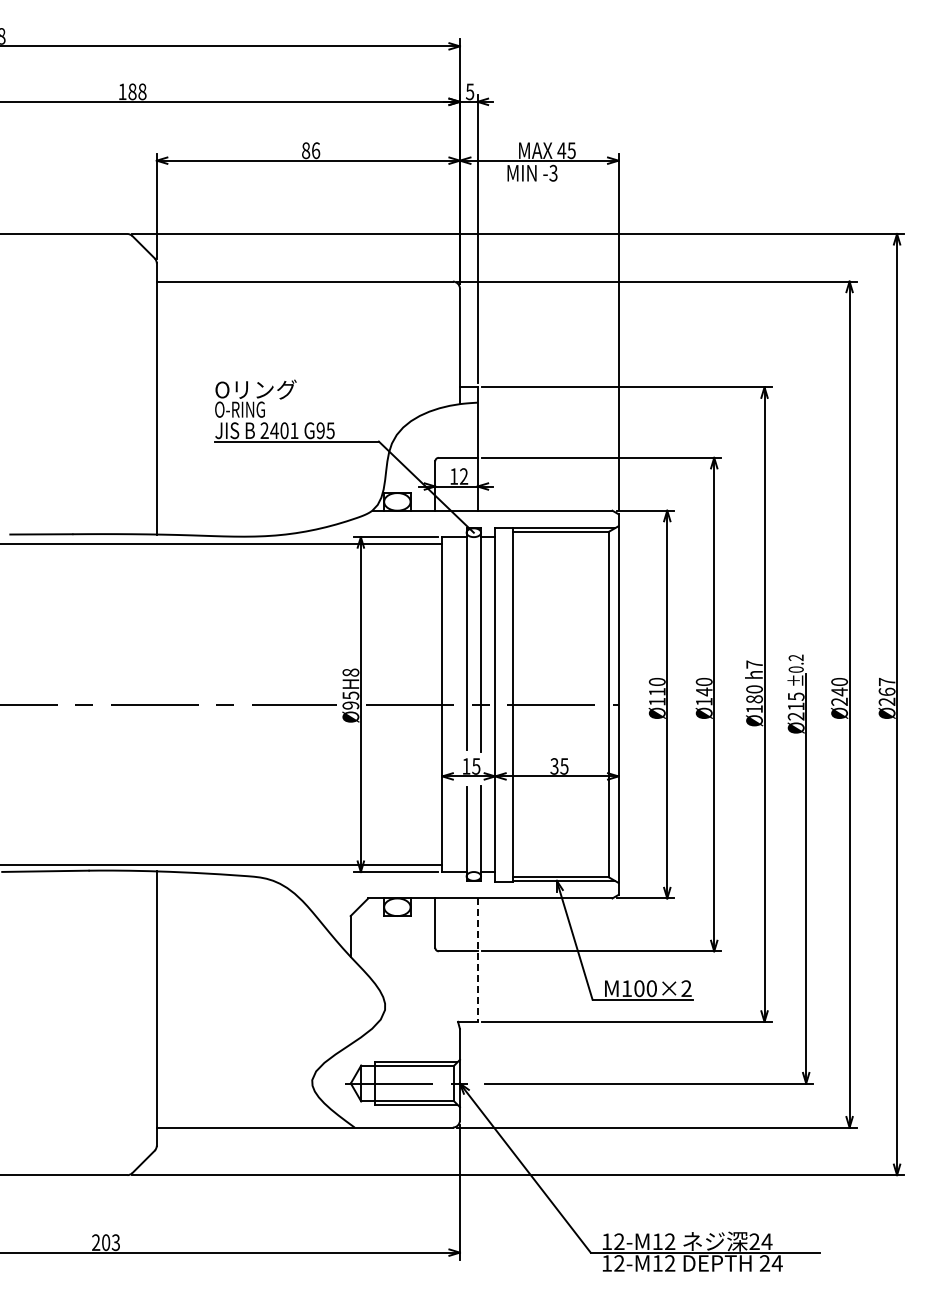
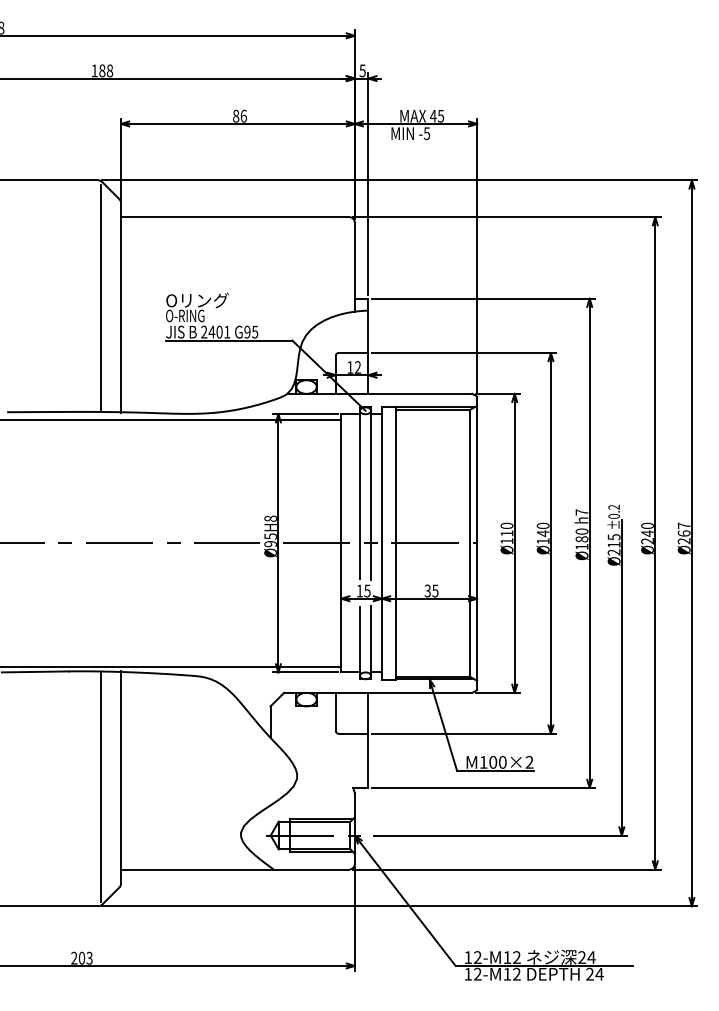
text: (553, 172) -> (426, 133), -3 -> -5
line: (130, 387) -> (100, 298), added
line: (477, 960) -> (368, 740), dashed -> solid
line: (130, 1020) -> (100, 786), added

